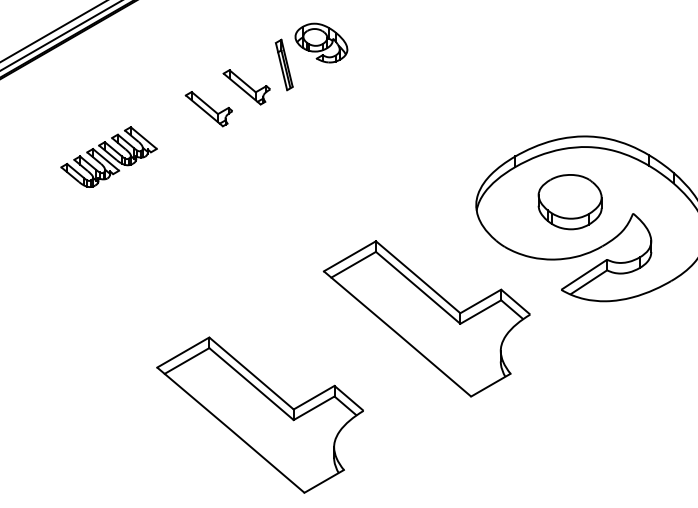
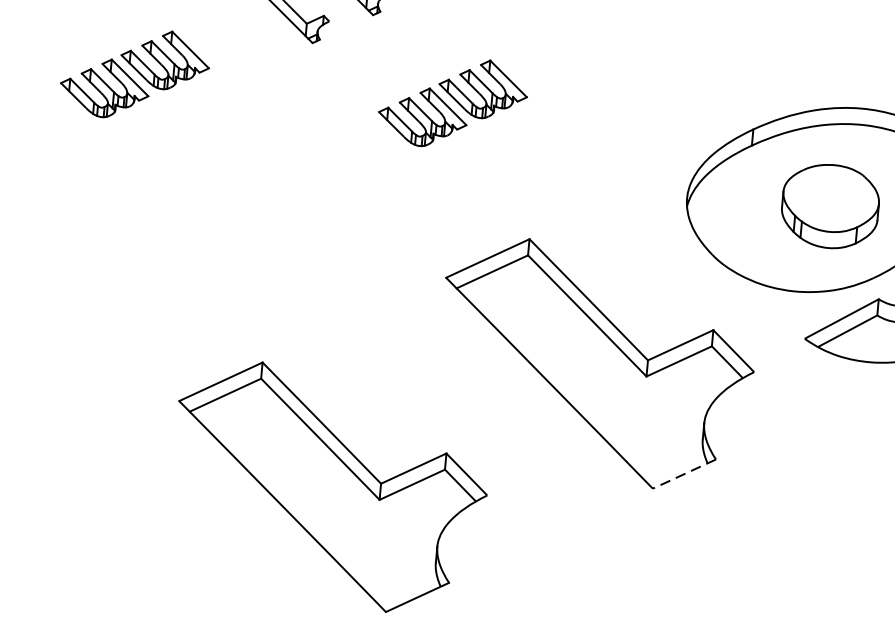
part: (317, 156) -> (452, 102), added
line: (490, 385) -> (683, 474), solid -> dashed

